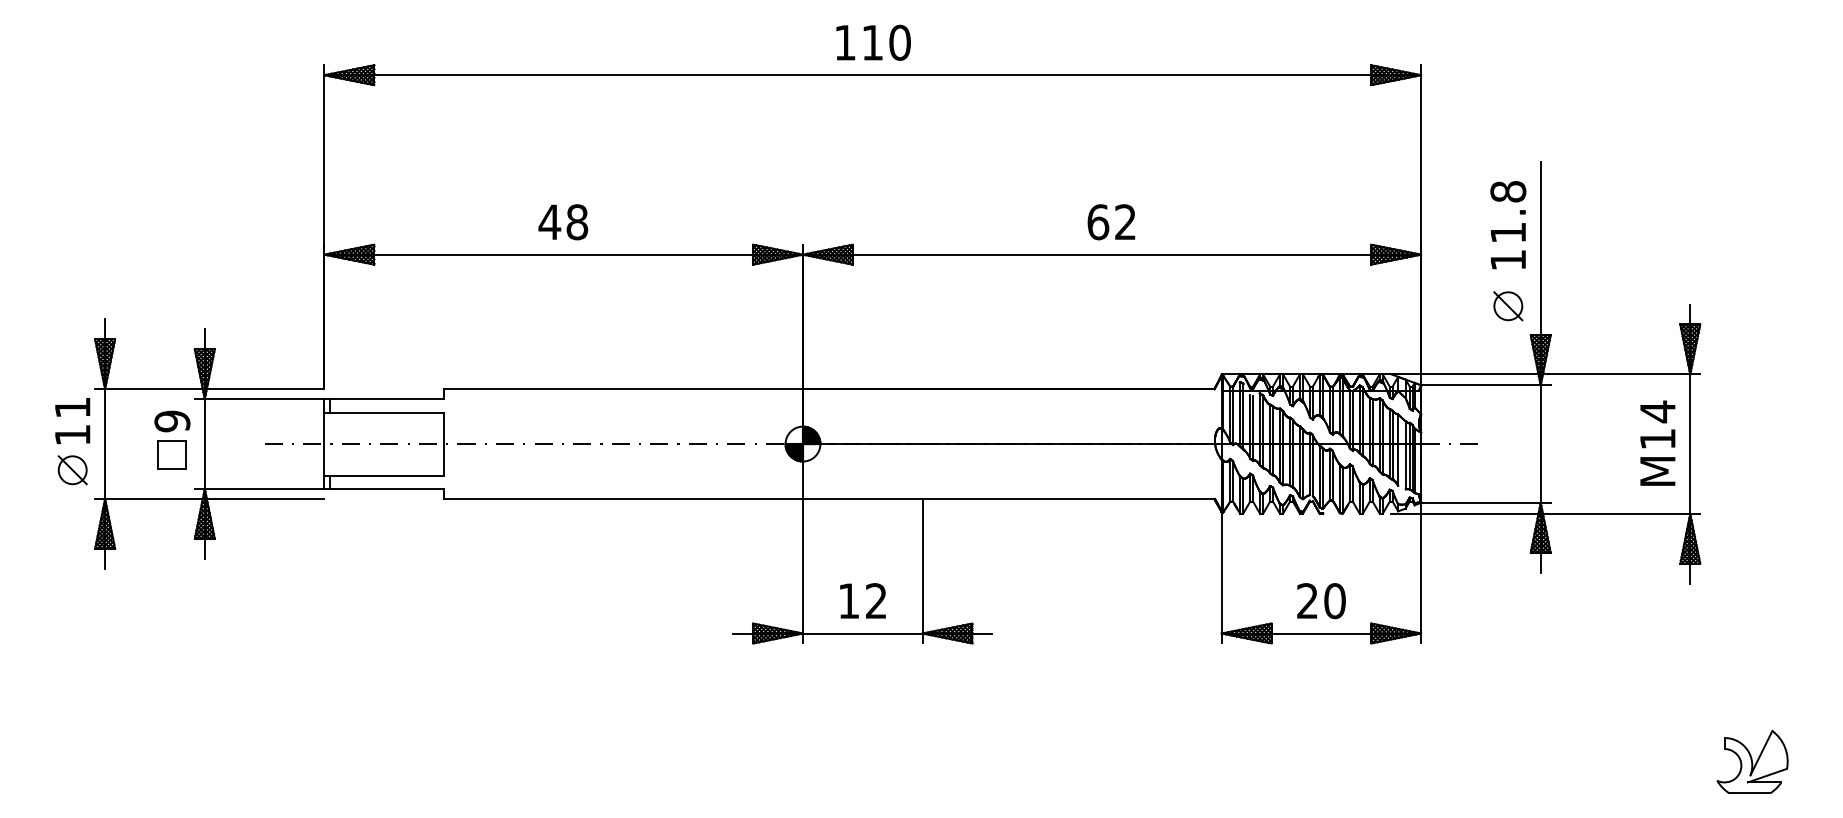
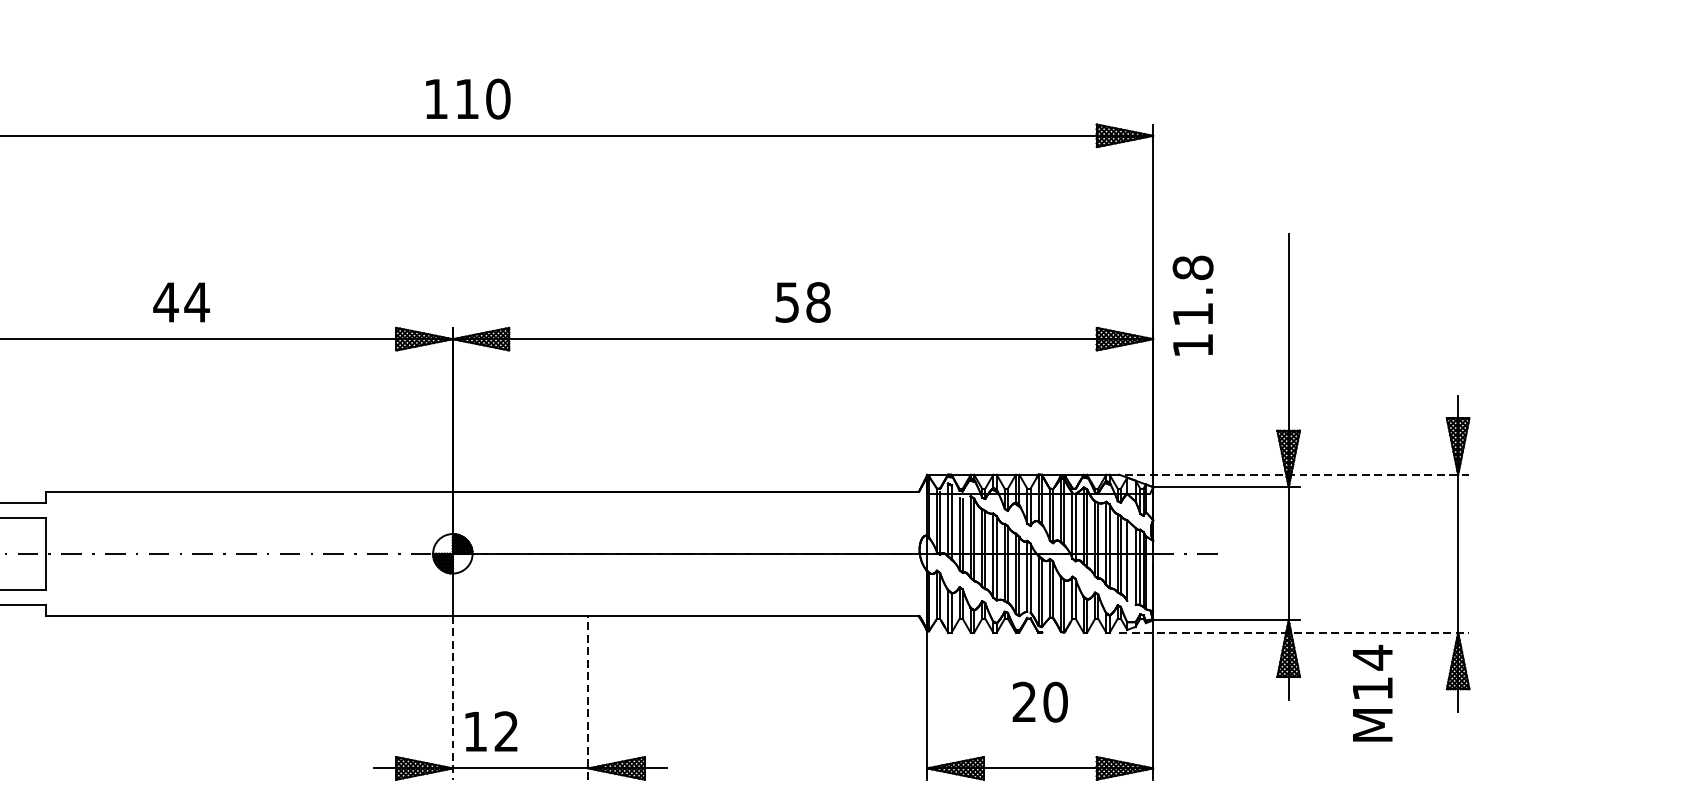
text: (873, 42) -> (468, 98), moved
text: (576, 222) -> (196, 302), 48 -> 44
text: (1111, 222) -> (802, 302), 62 -> 58
text: (1508, 225) -> (1193, 306), moved
part: (1508, 306) -> (1252, 397), removed
line: (1545, 374) -> (1294, 474), solid -> dashed
text: (1657, 442) -> (1372, 692), moved
line: (1545, 513) -> (1294, 632), solid -> dashed
line: (922, 570) -> (588, 697), solid -> dashed
line: (802, 571) -> (452, 698), solid -> dashed
text: (862, 600) -> (490, 730), moved
text: (1321, 601) -> (1040, 702), moved

